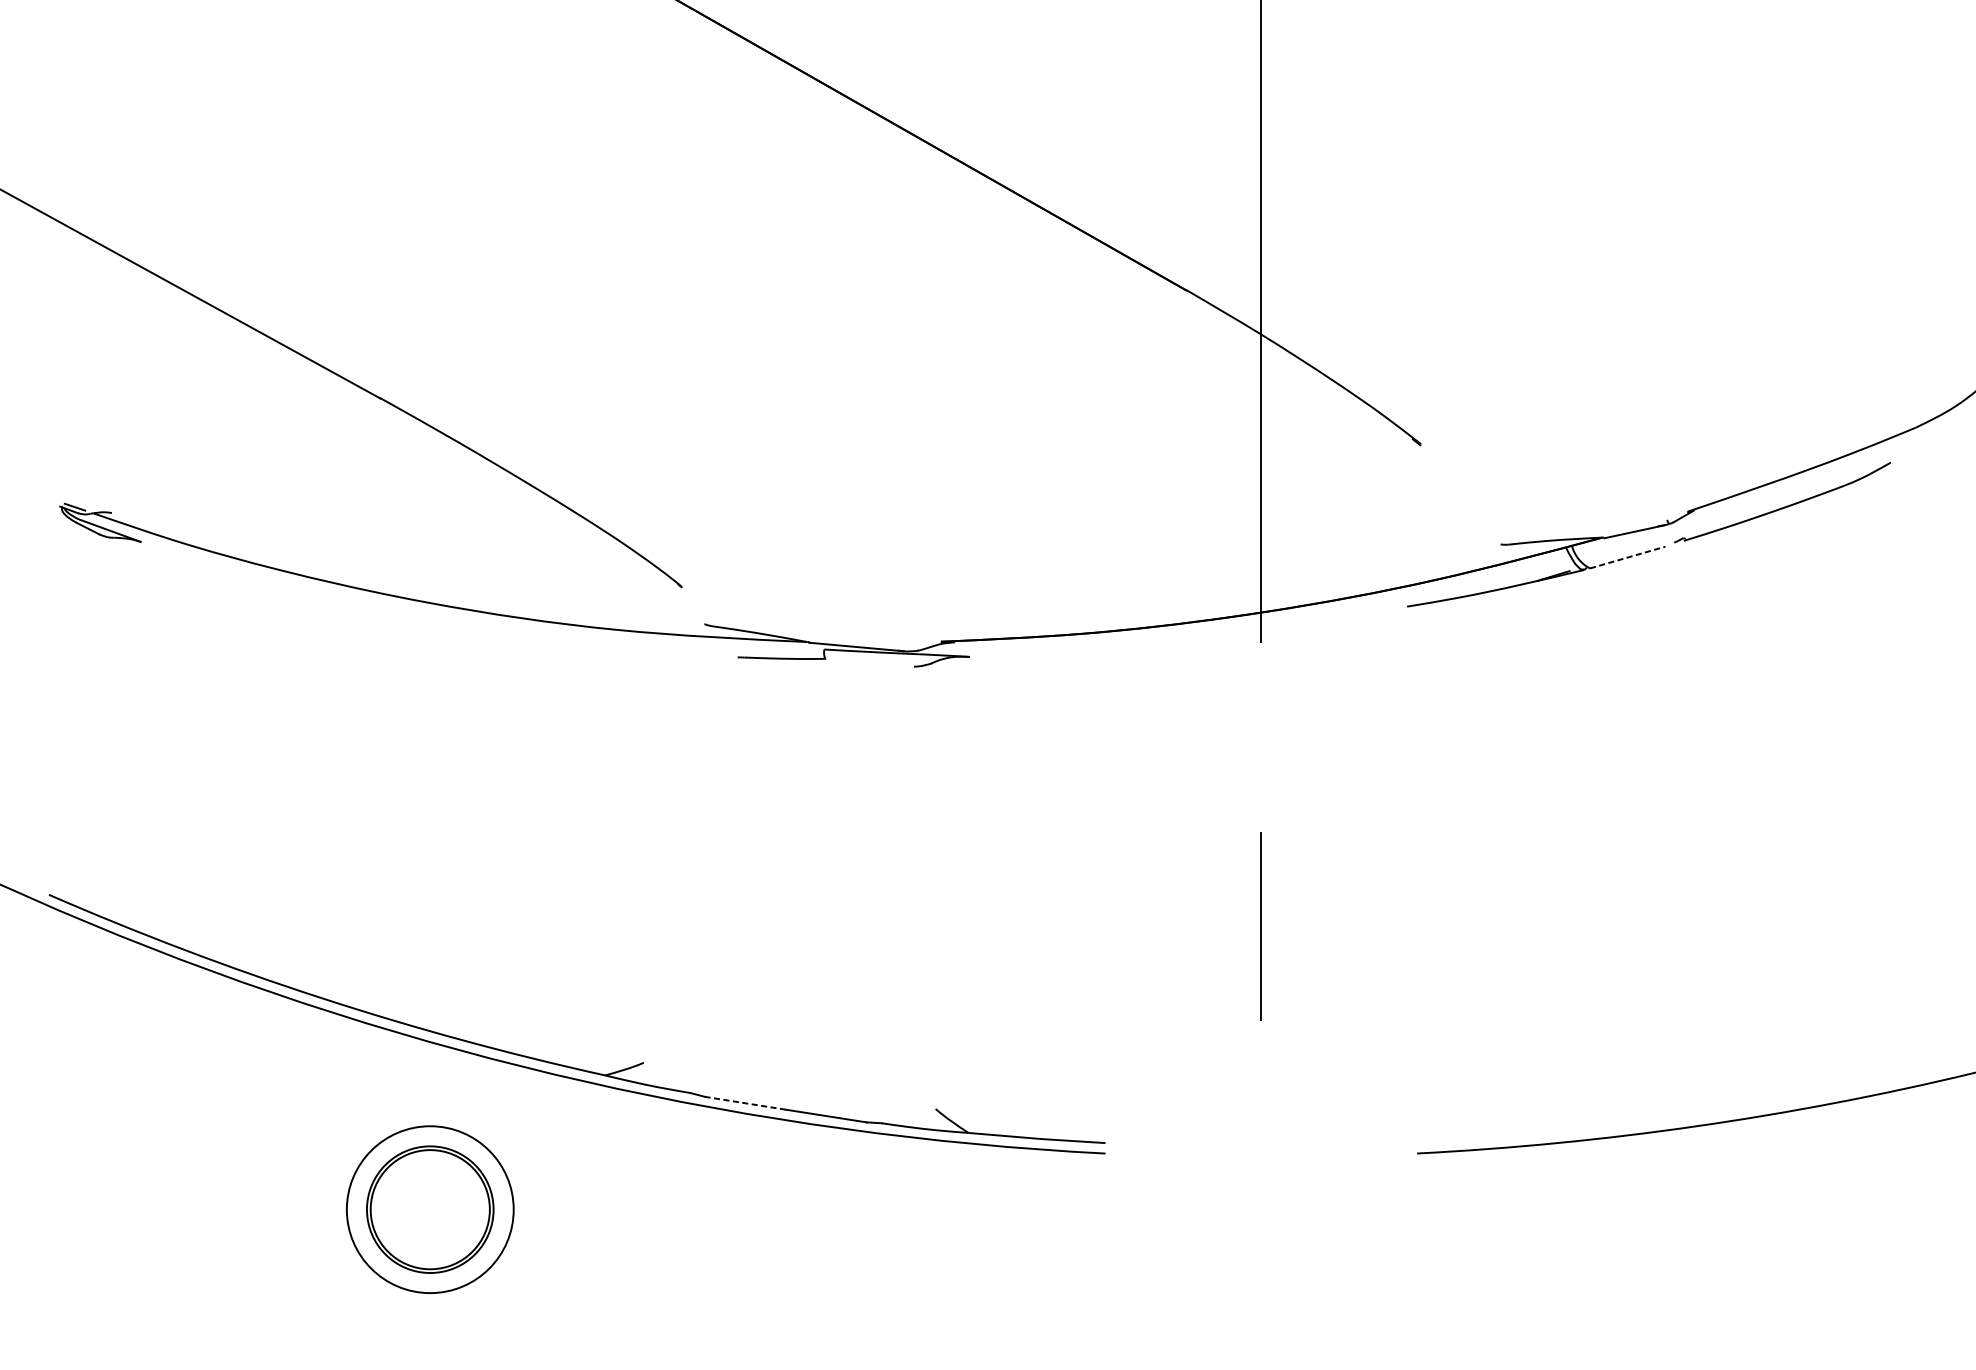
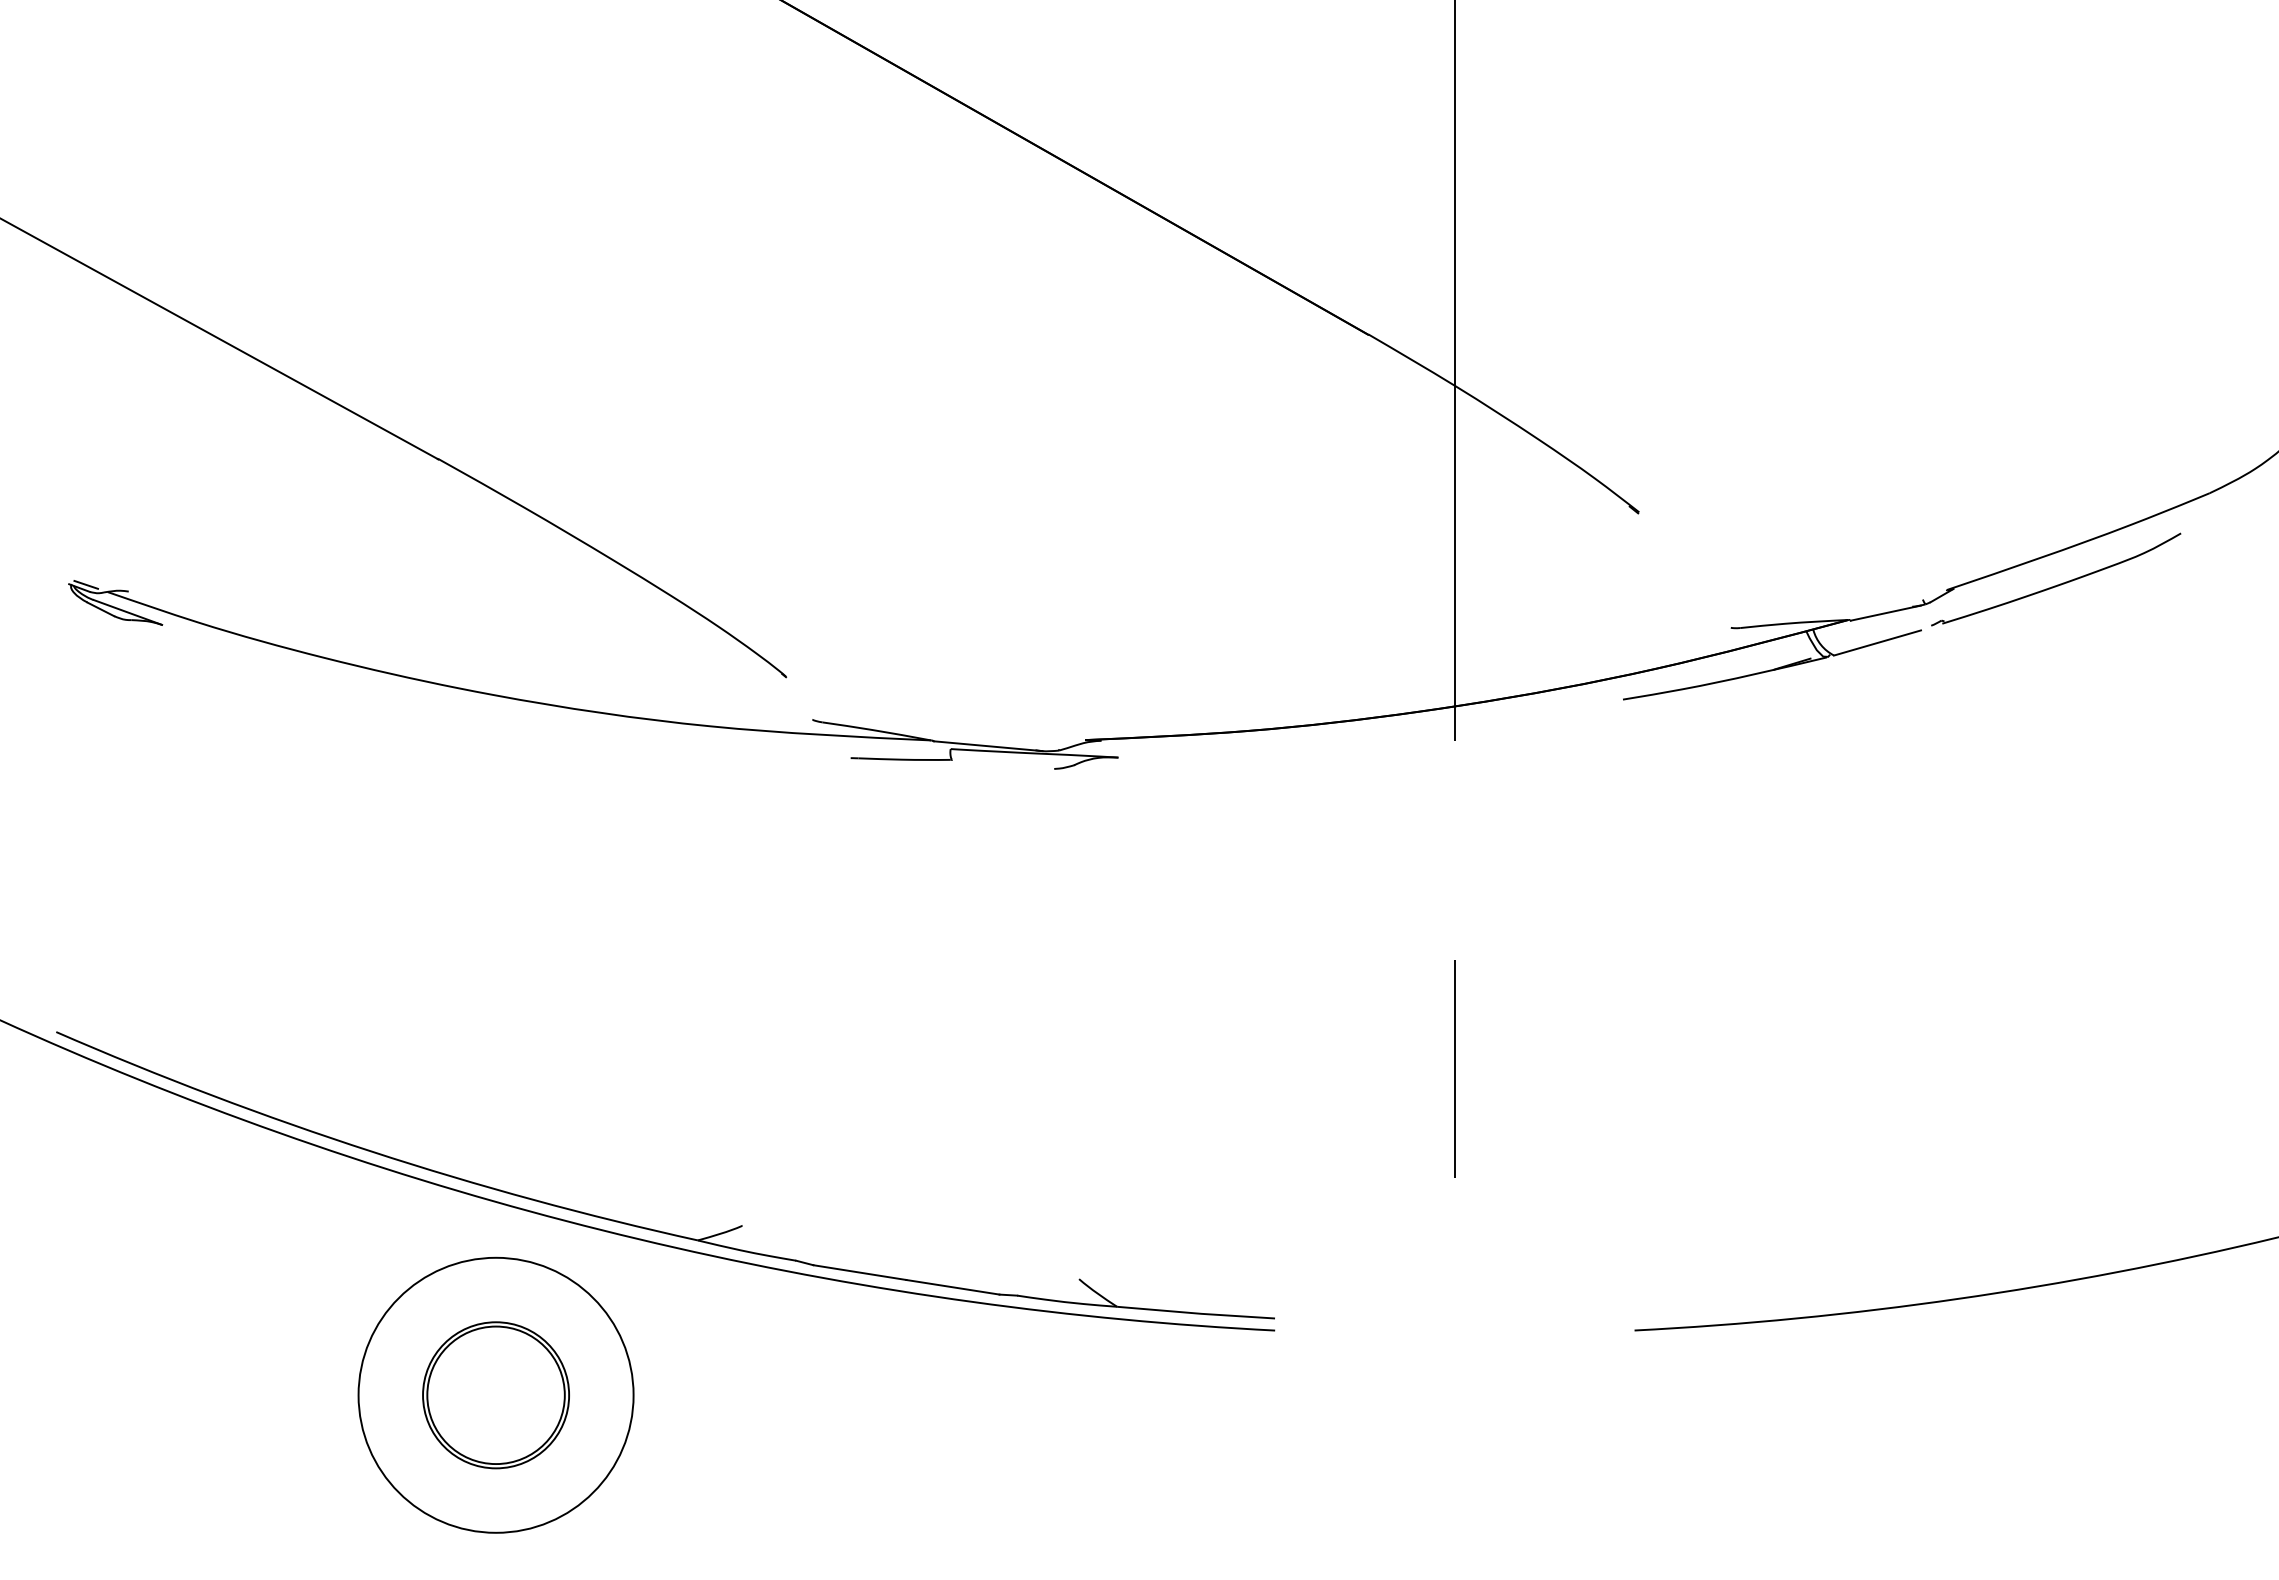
line: (1628, 557) -> (1878, 642), dashed -> solid
line: (745, 1103) -> (859, 1272), dashed -> solid
circle: (429, 1208) -> (495, 1394), size x1.43

